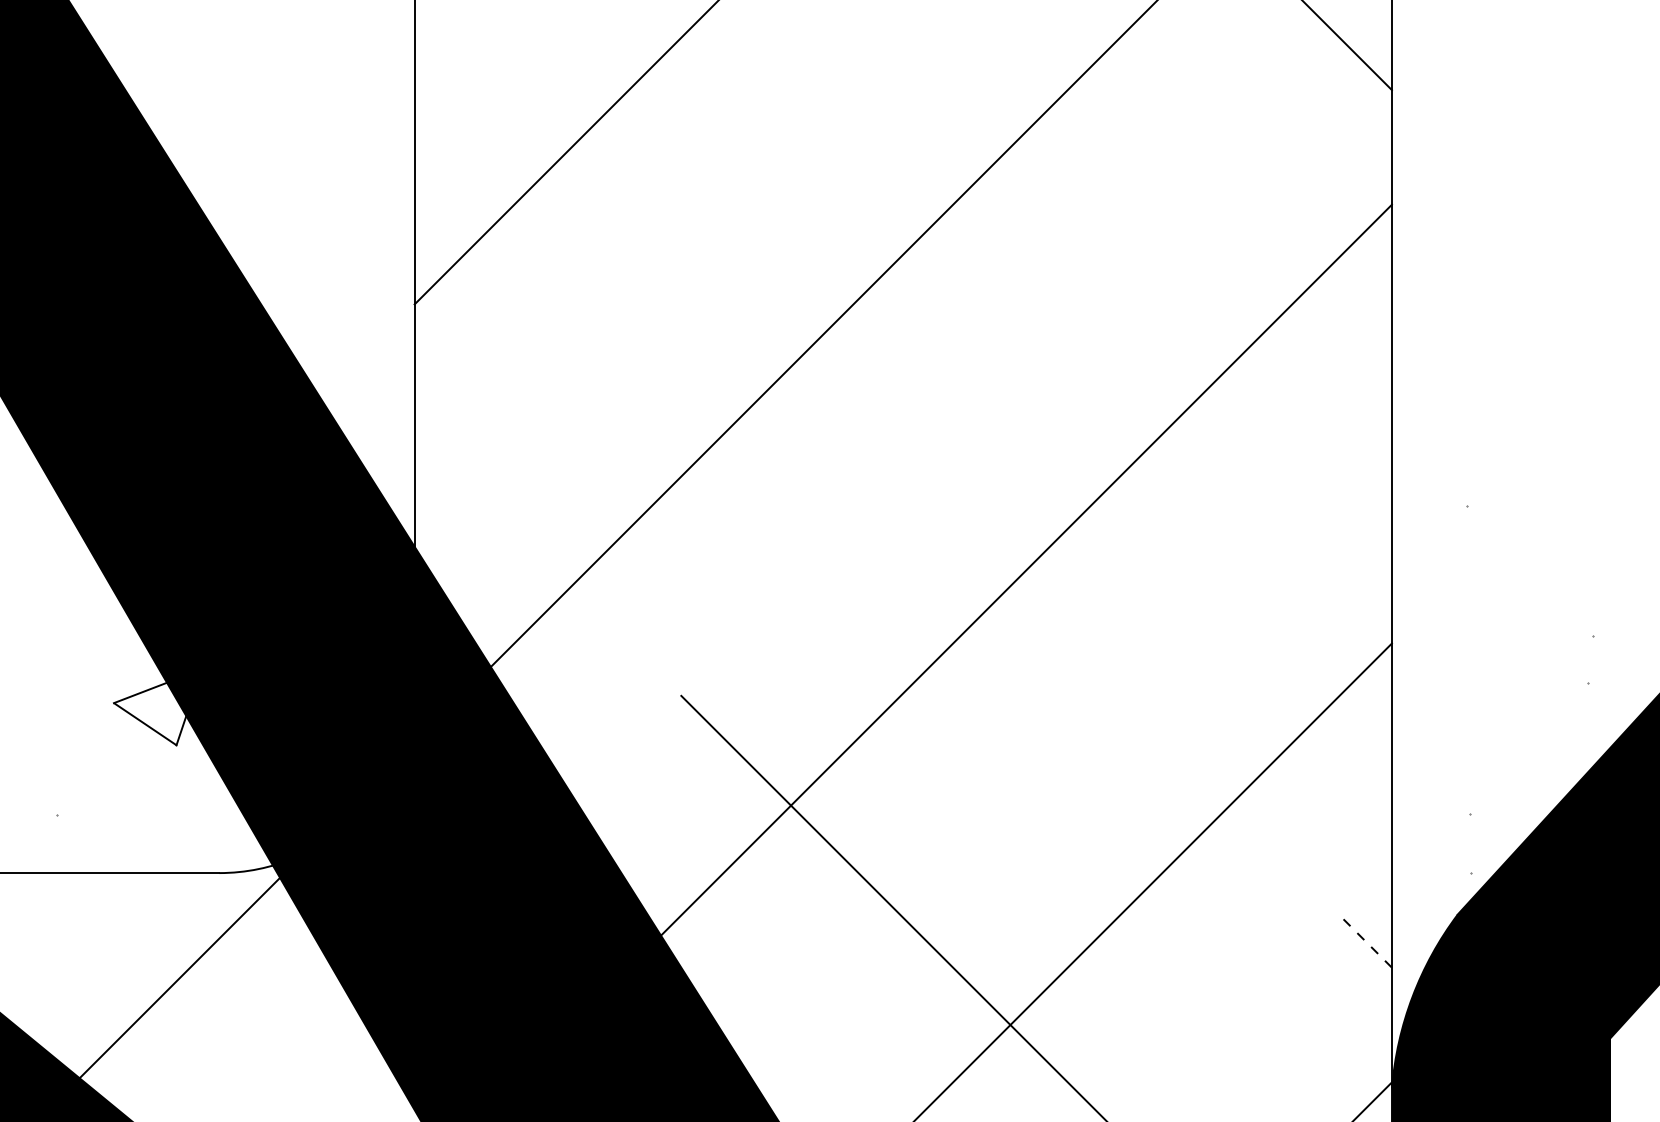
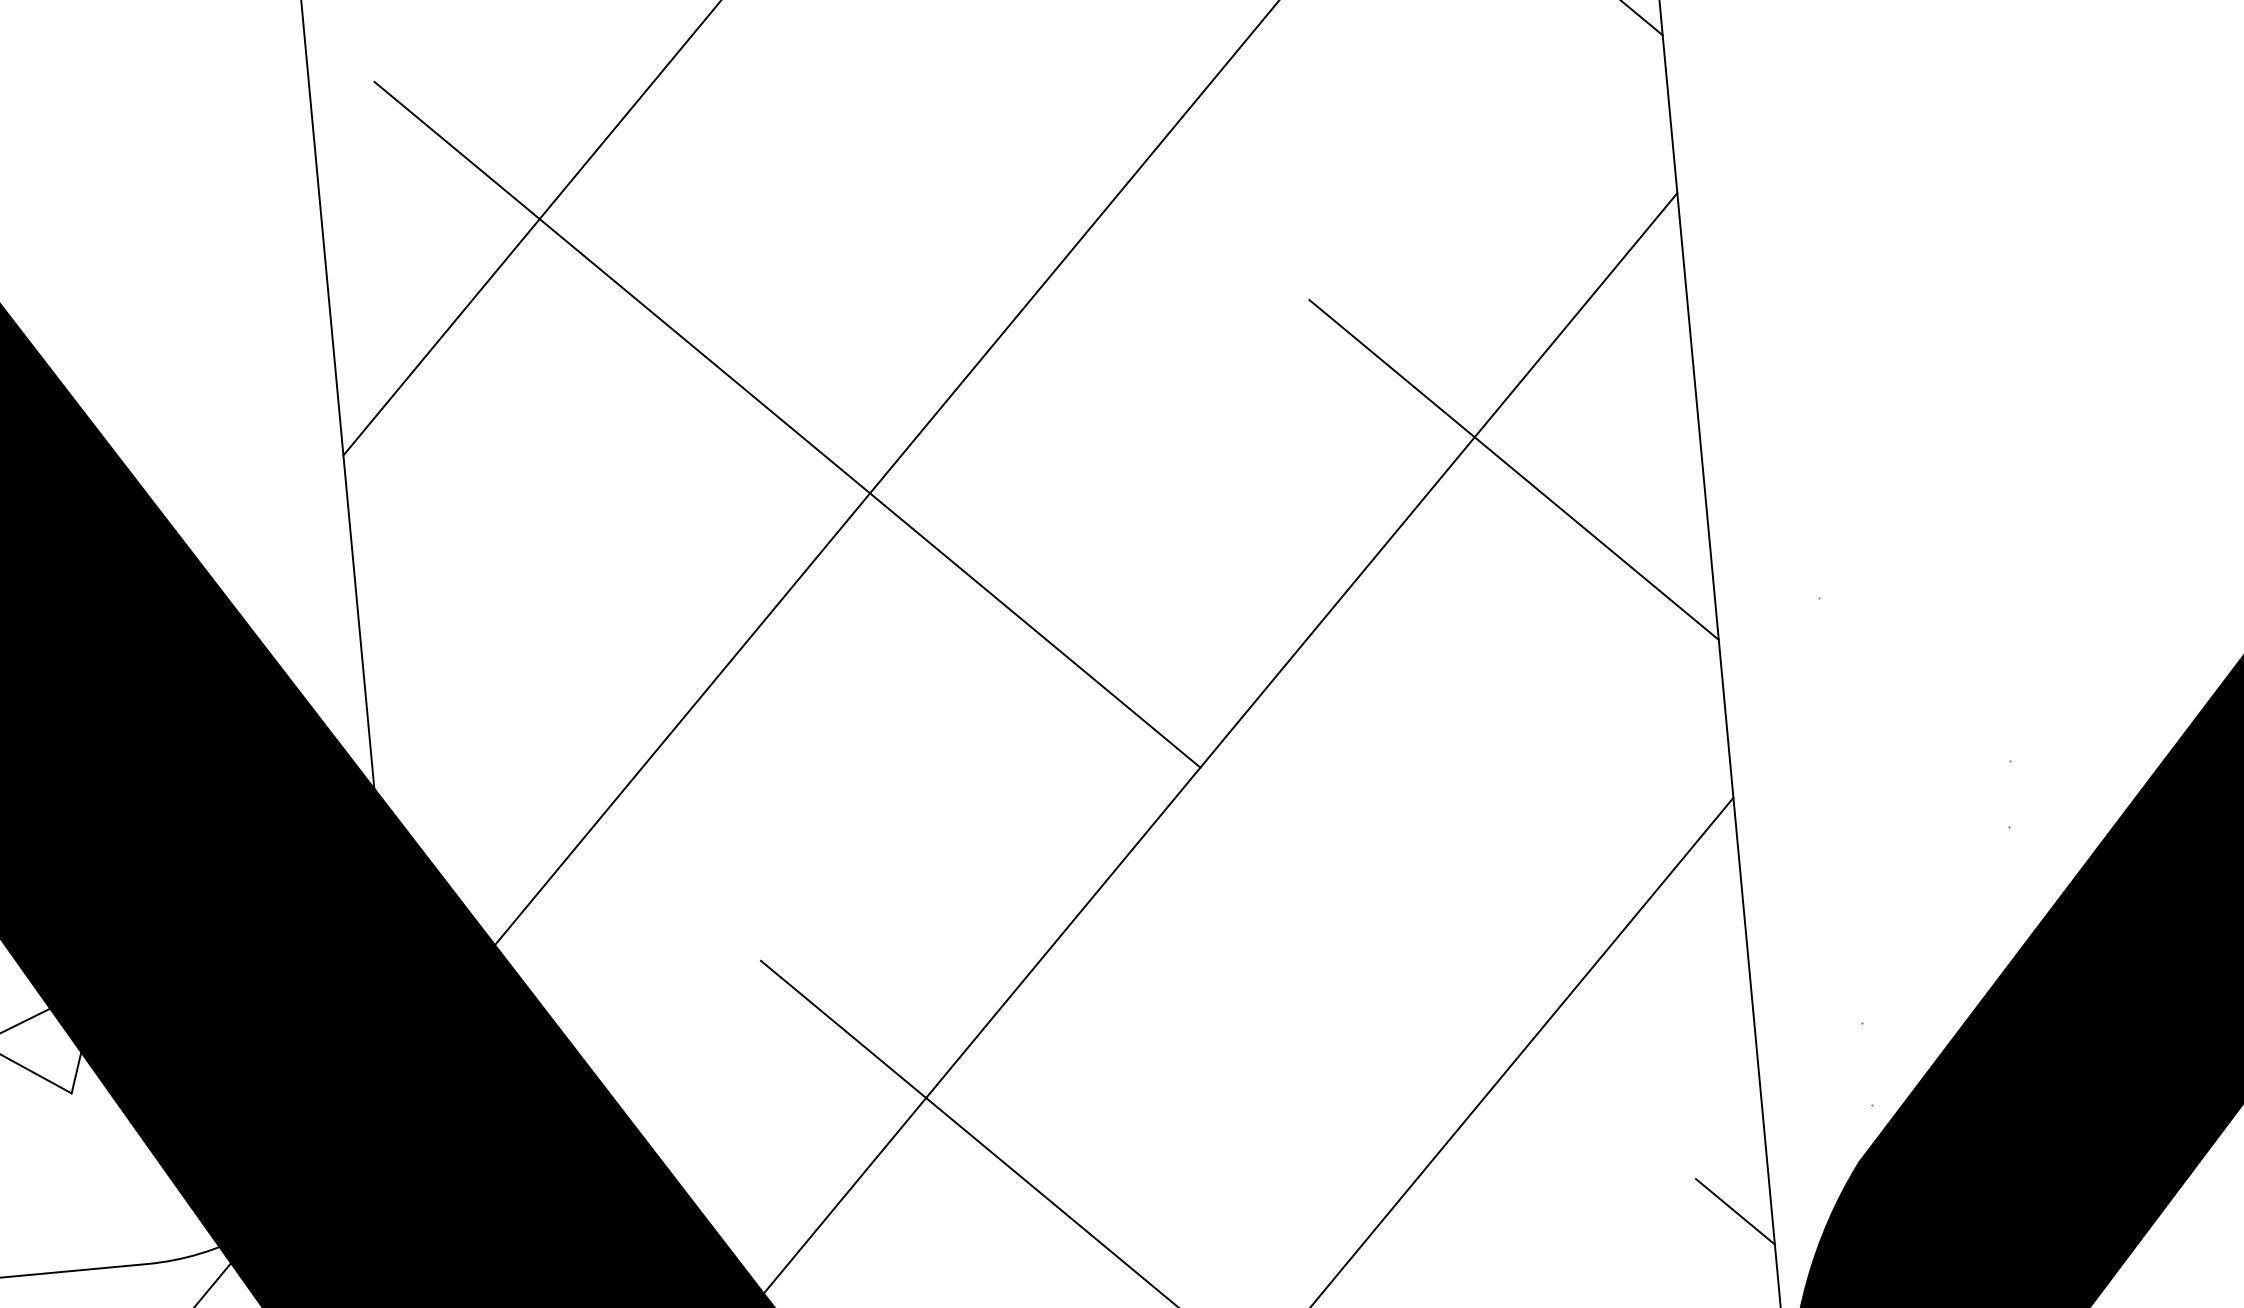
line: (735, 311) -> (786, 424), added
line: (1255, 392) -> (1513, 469), added
line: (1365, 941) -> (1735, 1211), dashed -> solid

